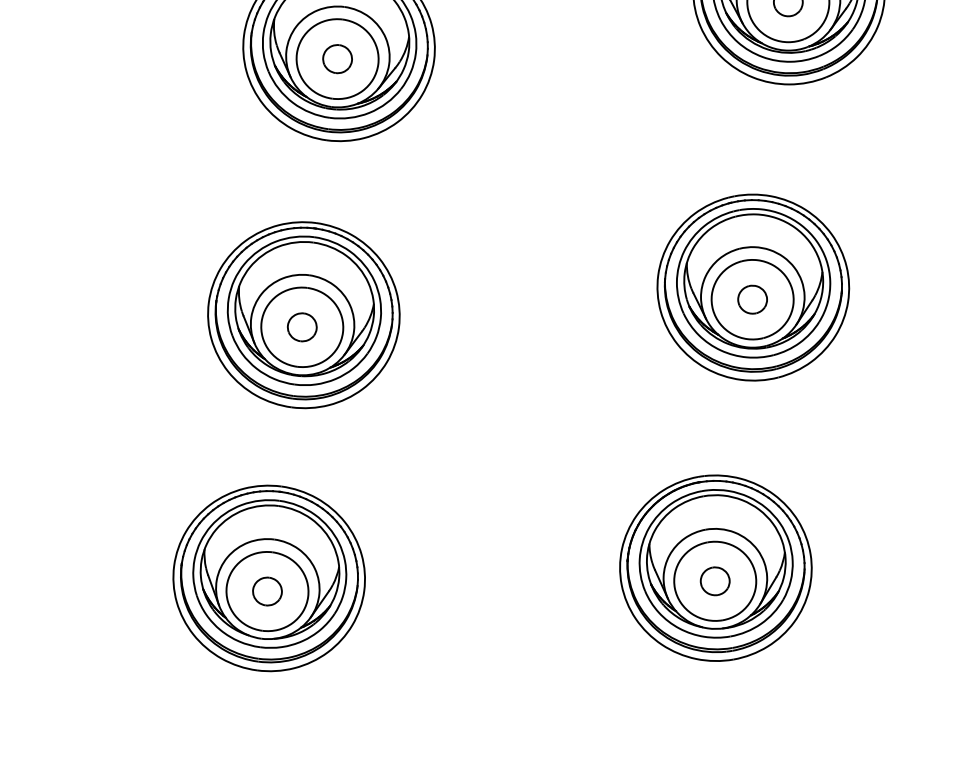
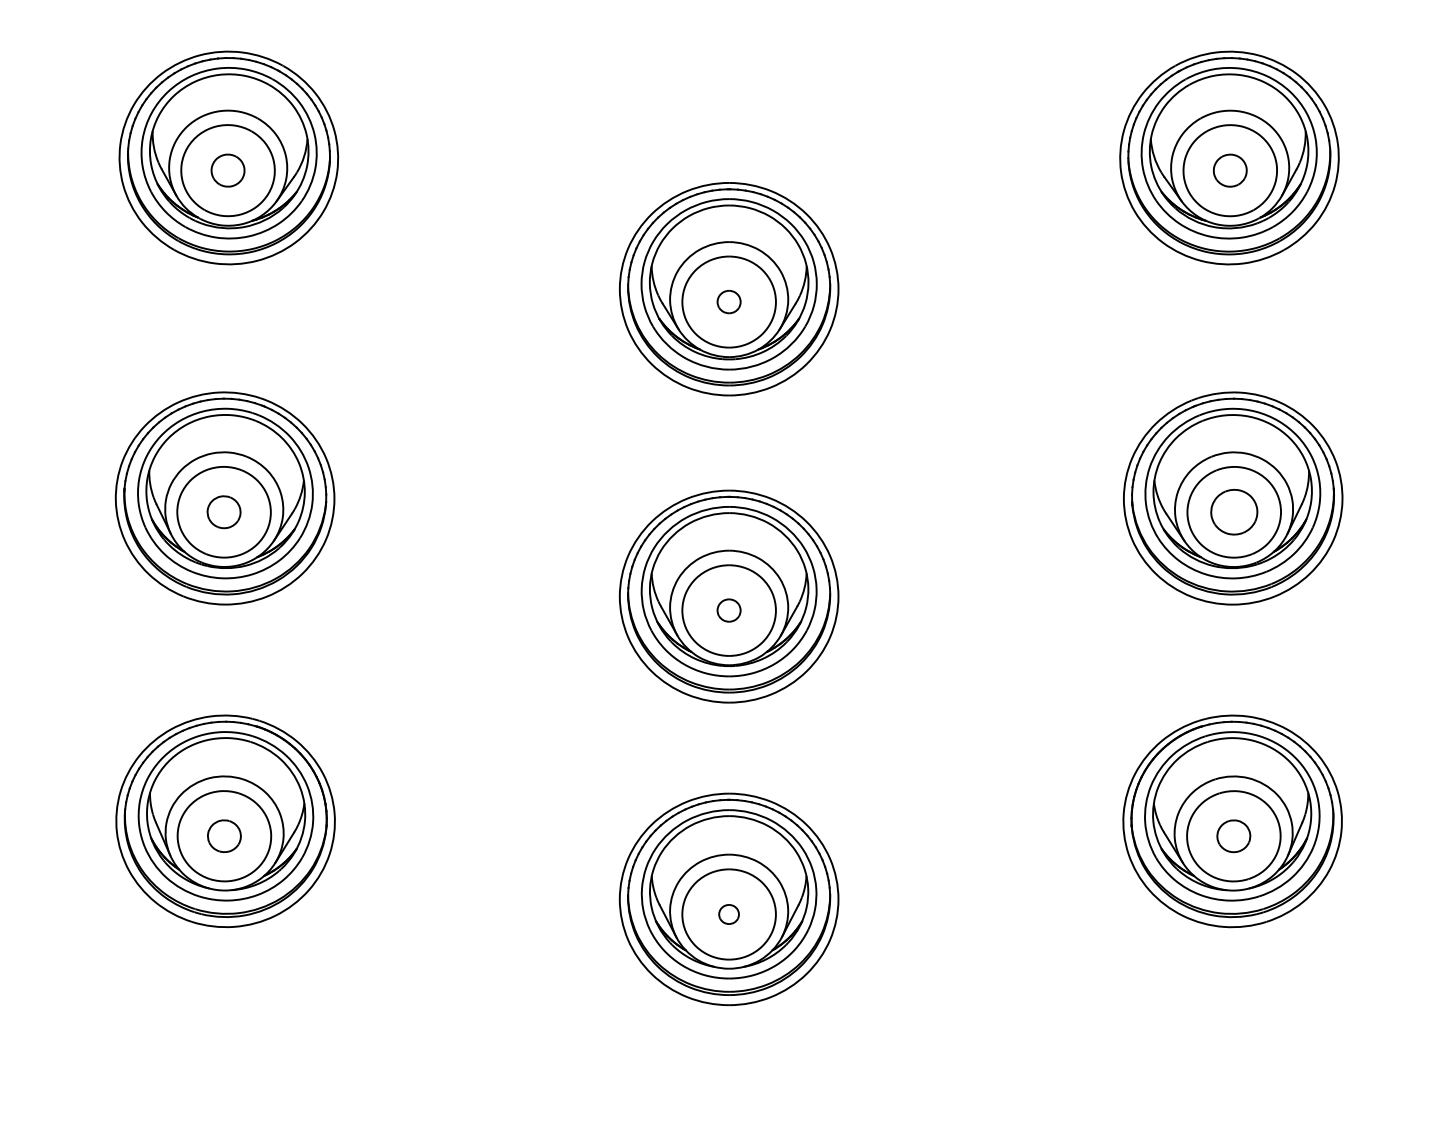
part: (337, 58) -> (728, 301), size x0.7
part: (752, 299) -> (1233, 512), size x1.4
part: (301, 327) -> (728, 610), size x0.7
part: (266, 591) -> (728, 914), size x0.6

